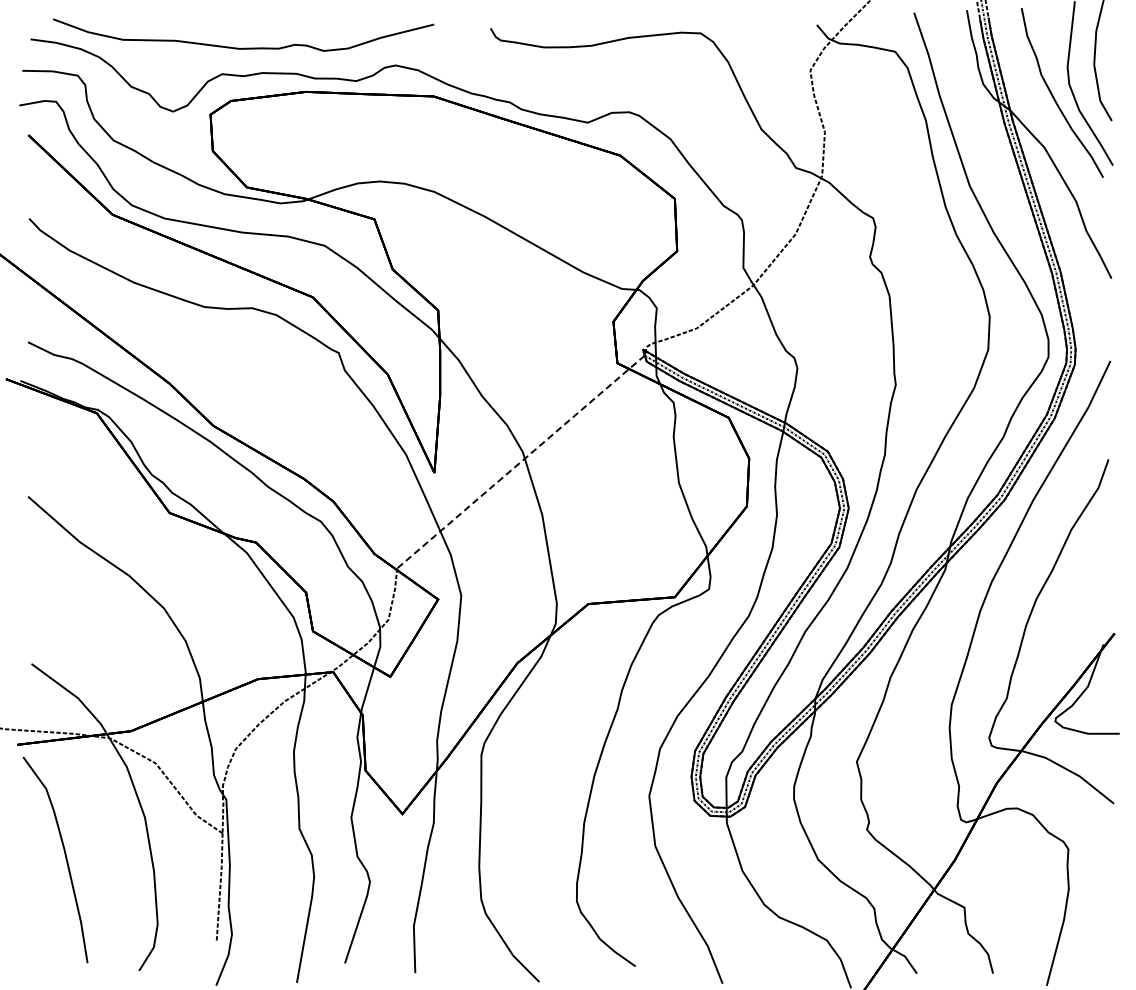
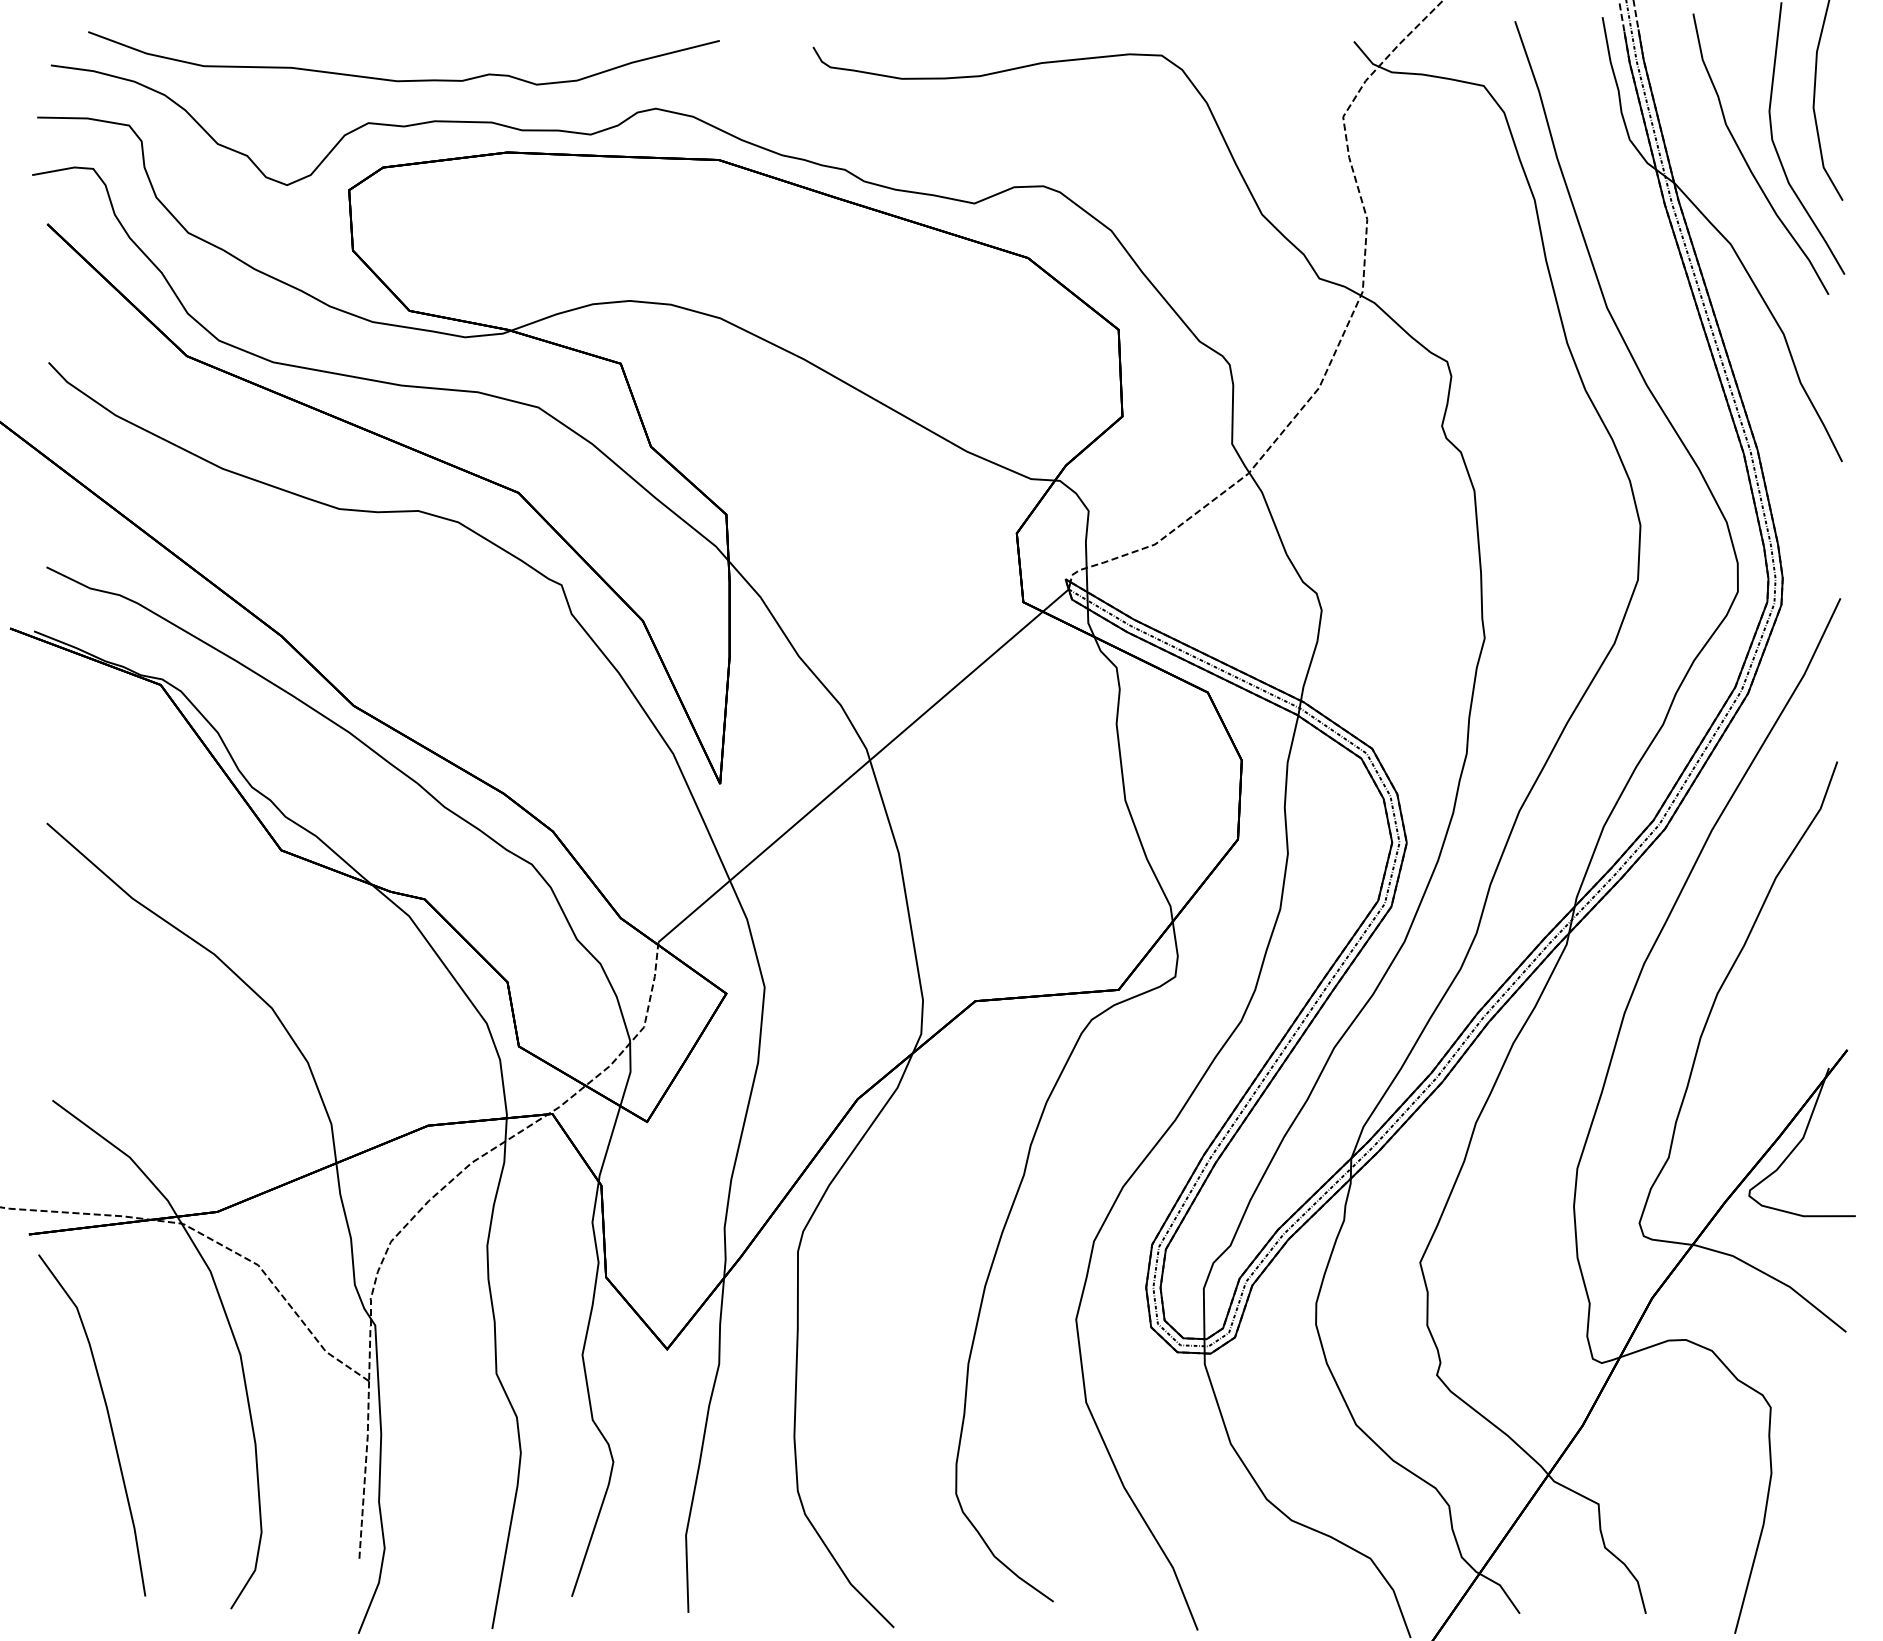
line: (520, 462) -> (862, 766), dashed -> solid

